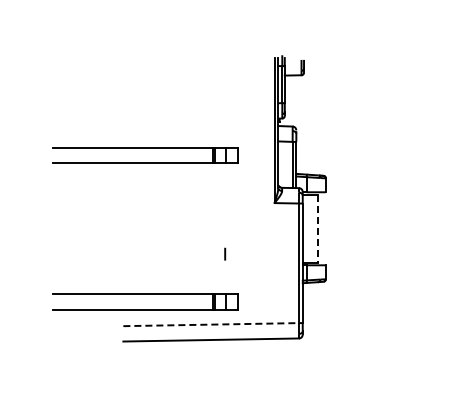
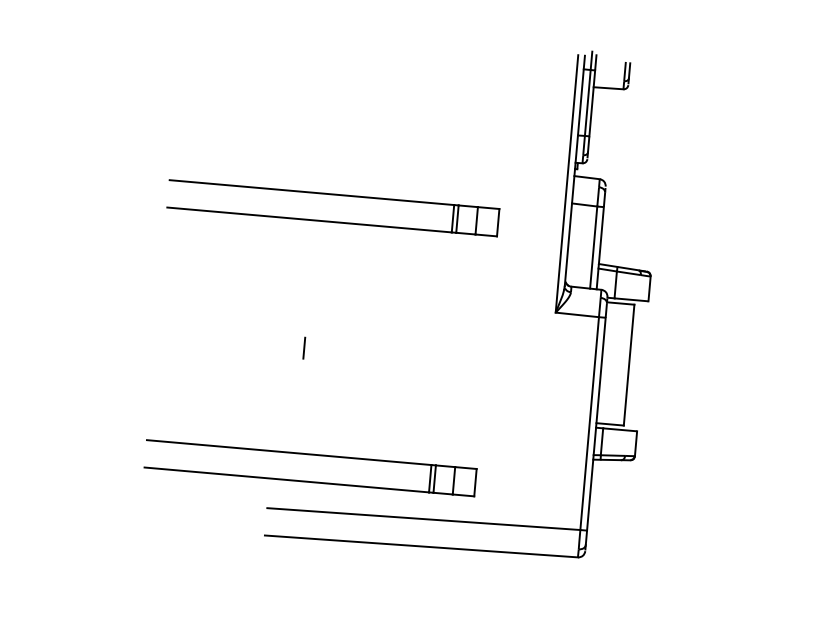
line: (318, 228) -> (629, 364), dashed -> solid
line: (225, 253) -> (304, 347), moved
line: (211, 324) -> (424, 518), dashed -> solid

